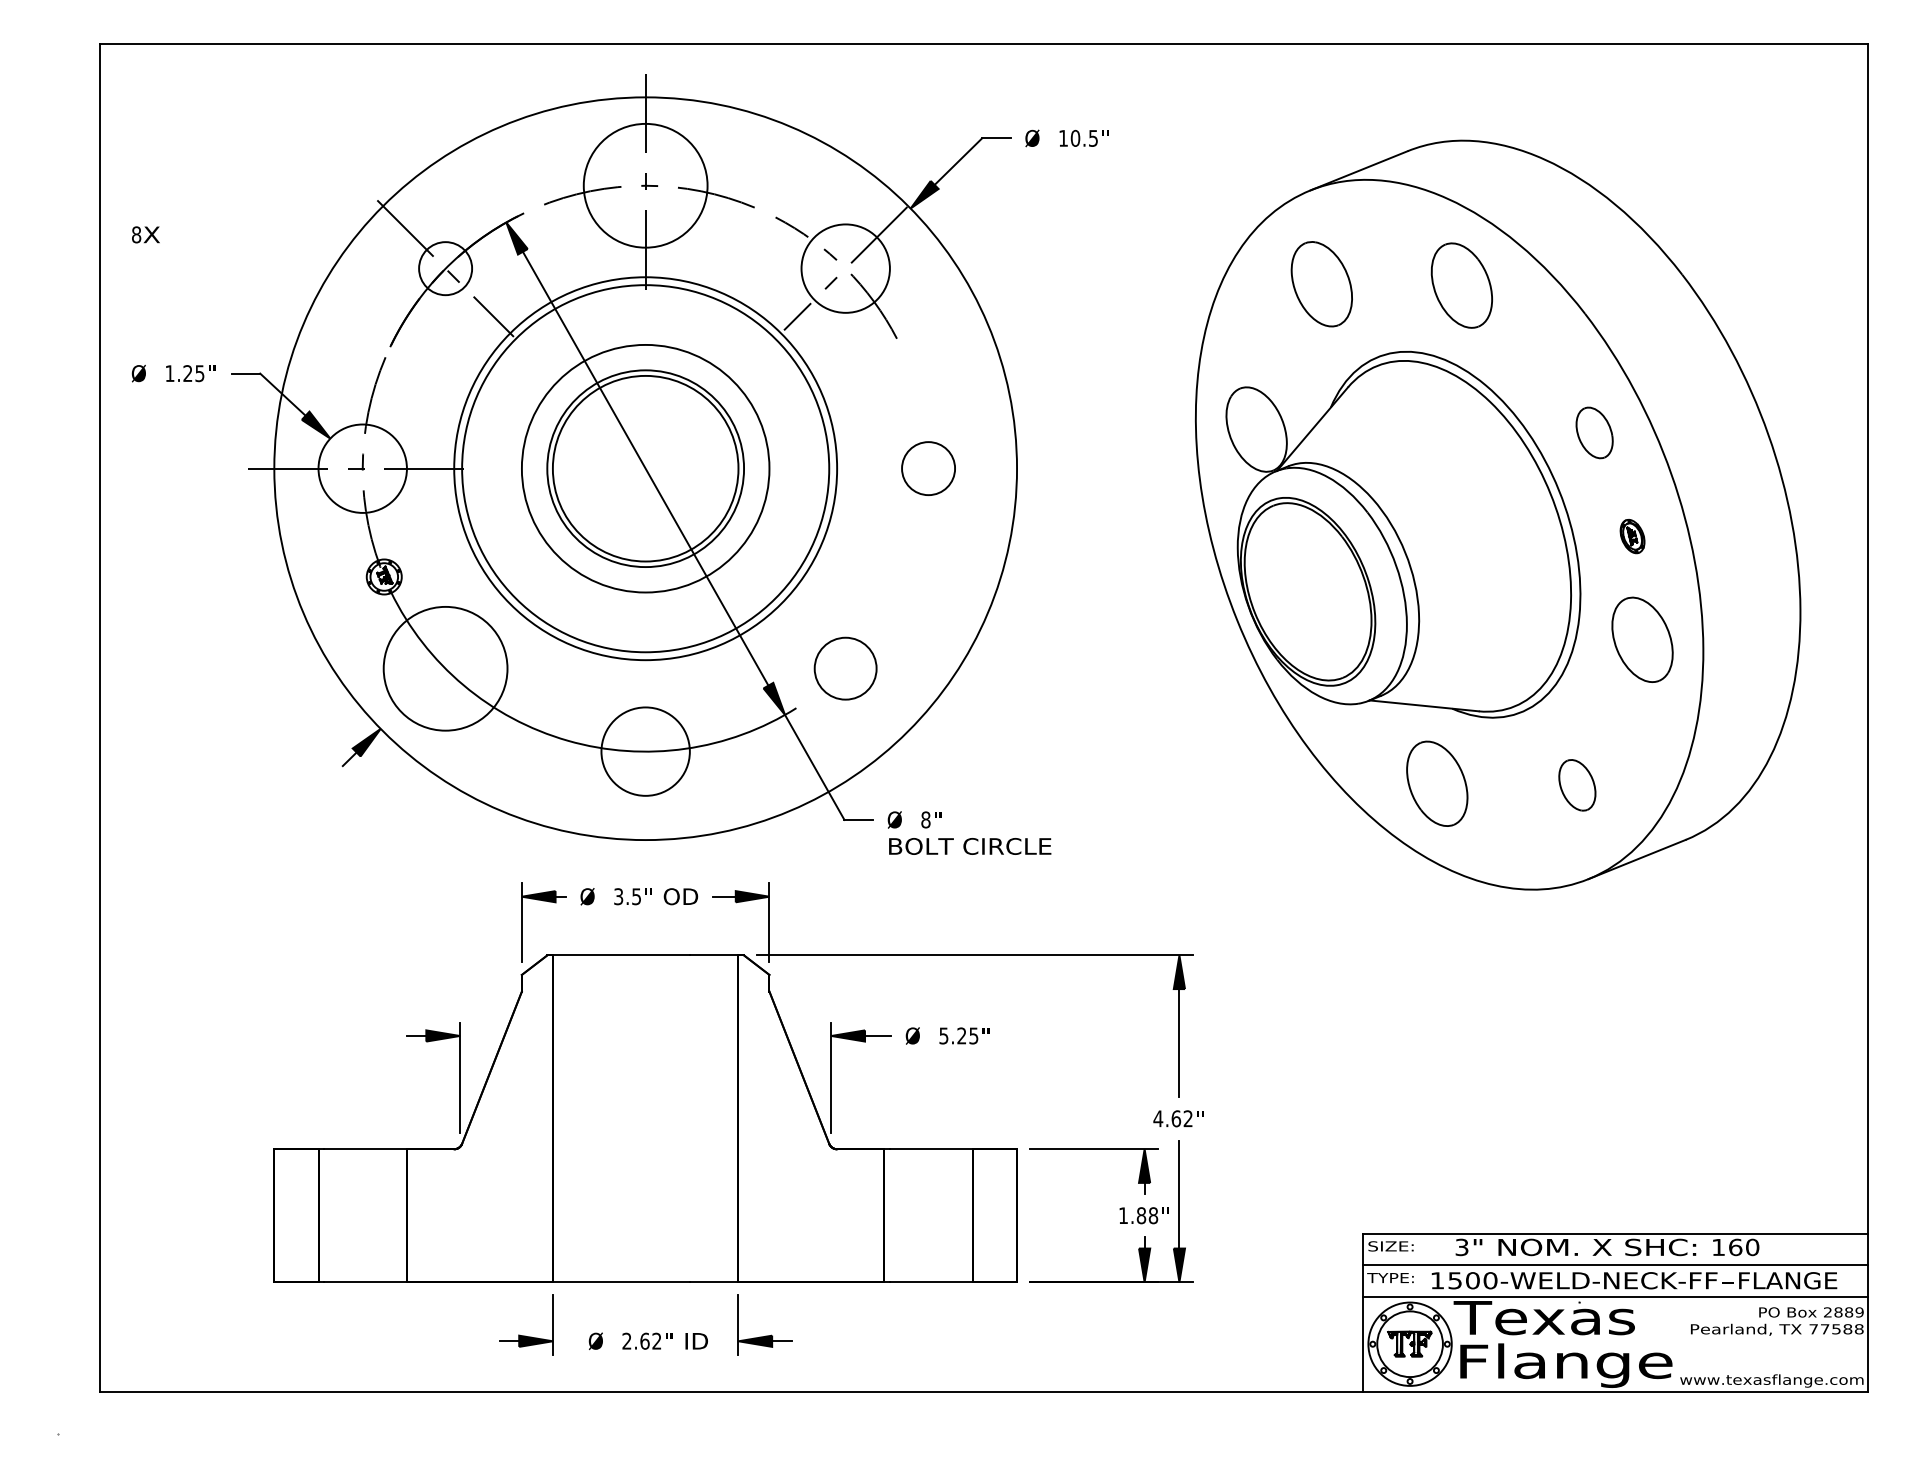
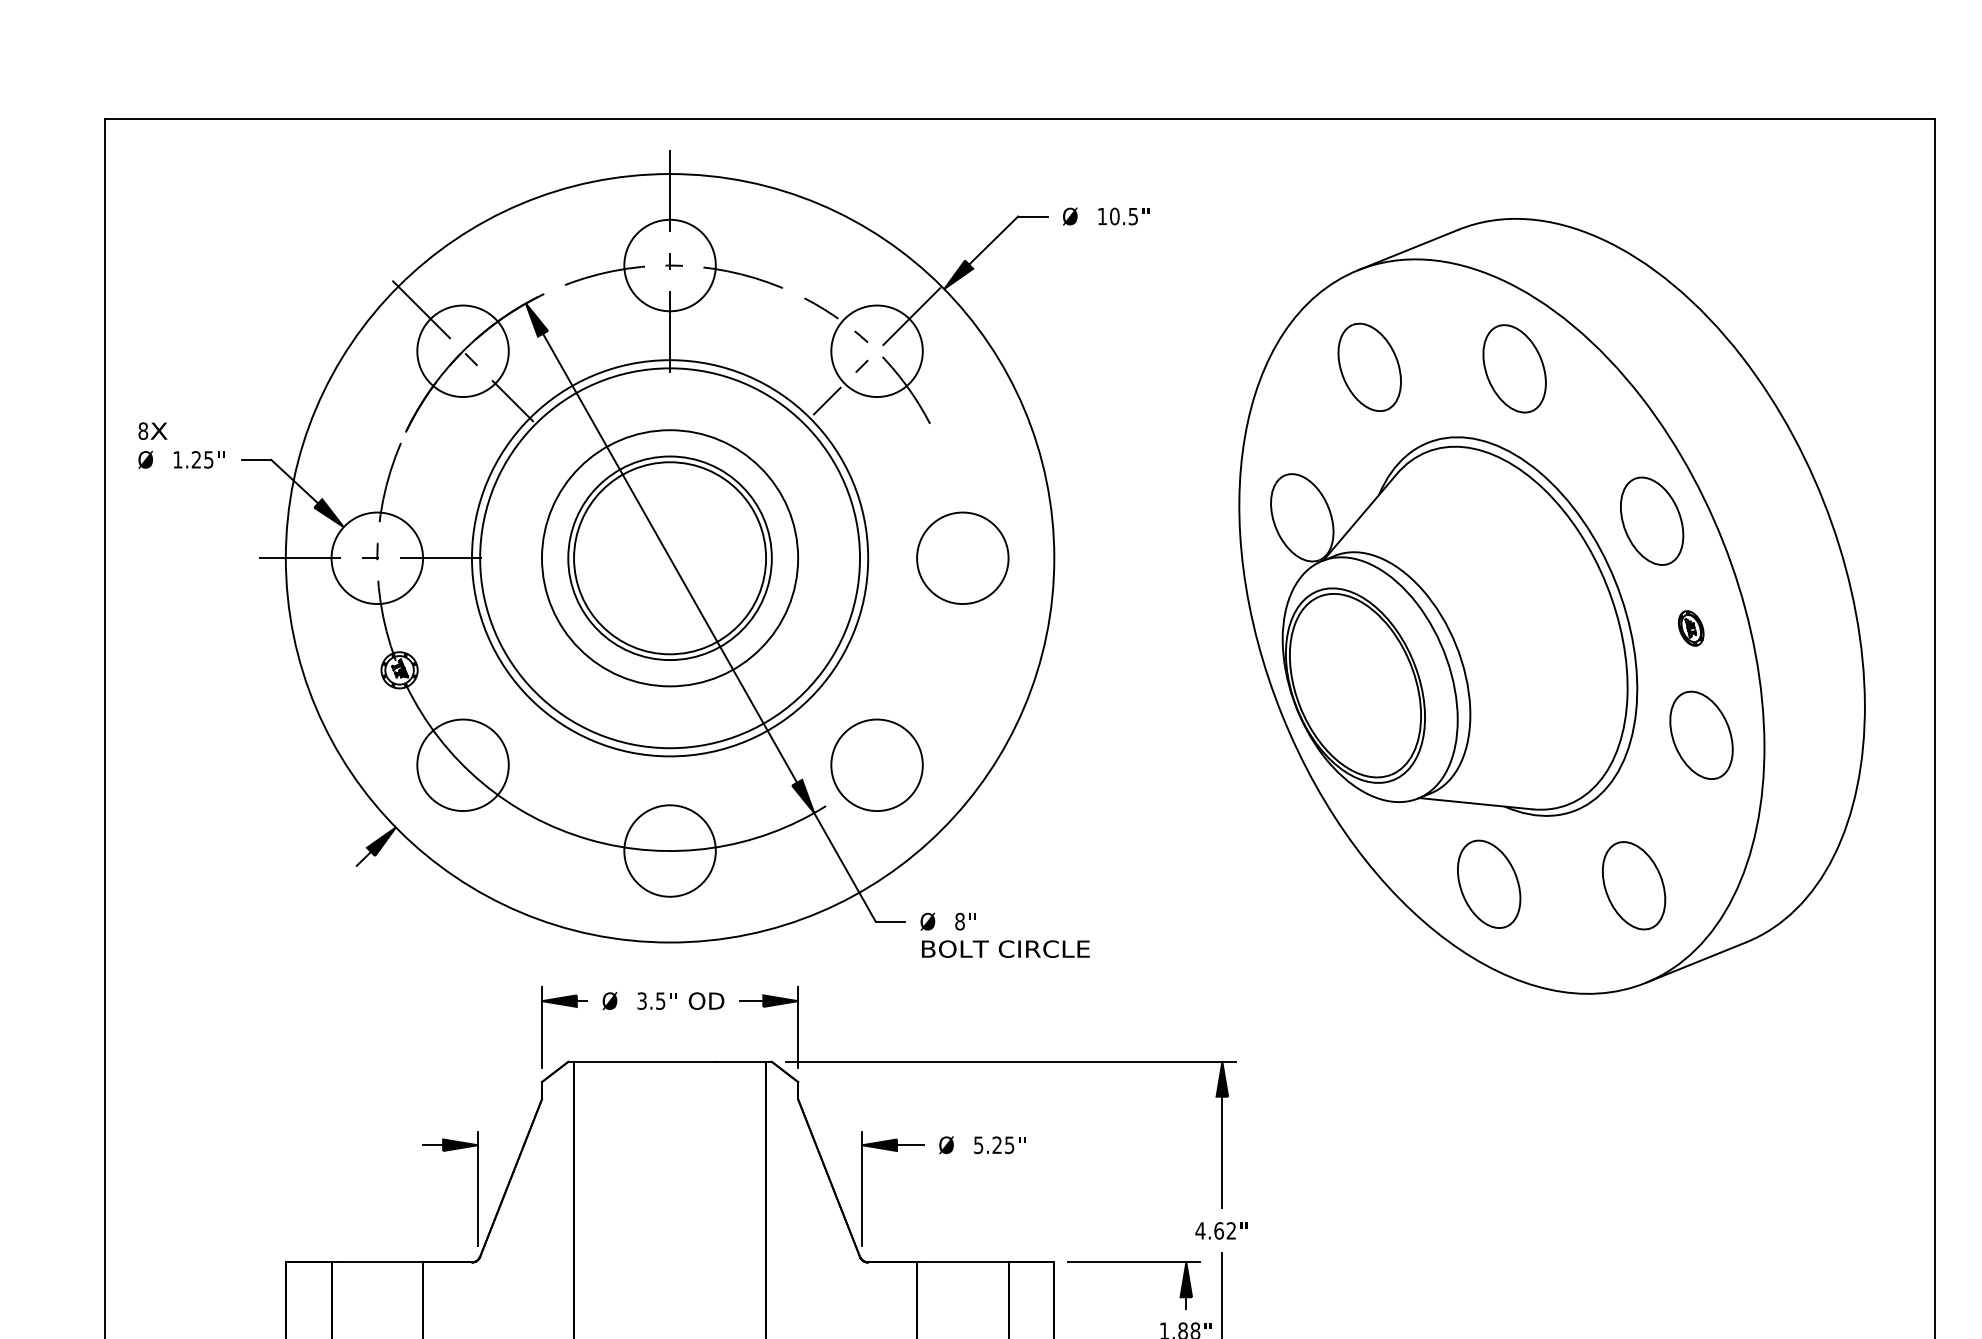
circle: (645, 185) -> (669, 265), size x0.71
text: (145, 234) -> (152, 430), moved
circle: (445, 268) -> (462, 351), size x1.67
part: (1594, 432) -> (1651, 520), size x1.67
circle: (928, 468) -> (962, 558), size x1.67
circle: (445, 668) -> (462, 765), size x0.71
circle: (845, 668) -> (876, 765), size x1.43
part: (1577, 785) -> (1634, 886), size x1.67

